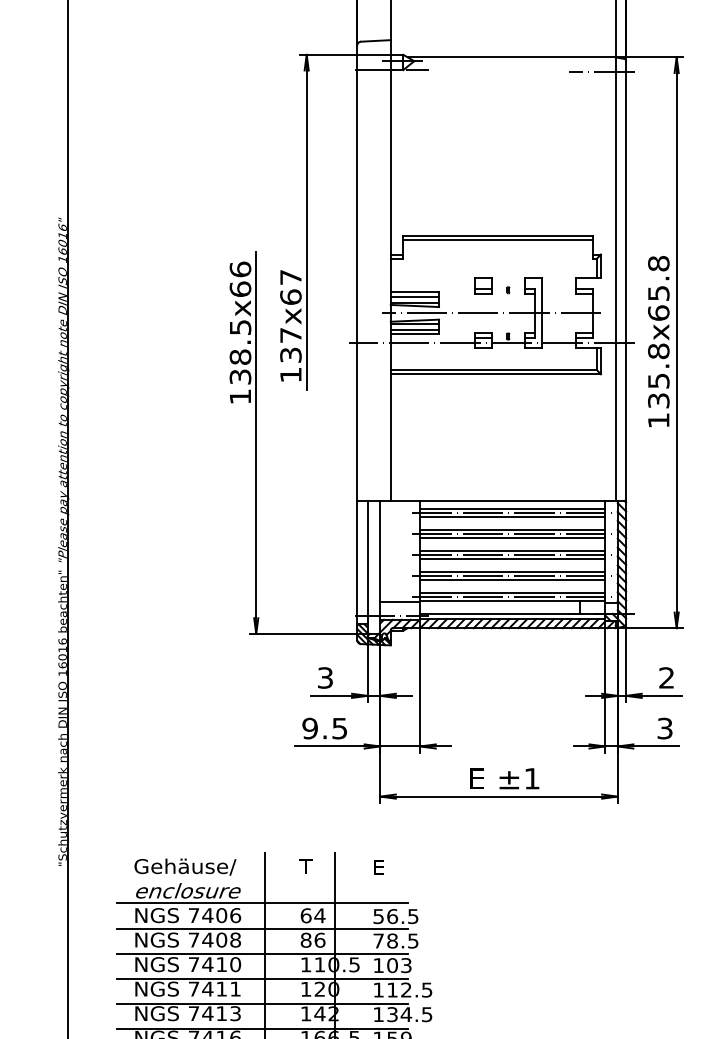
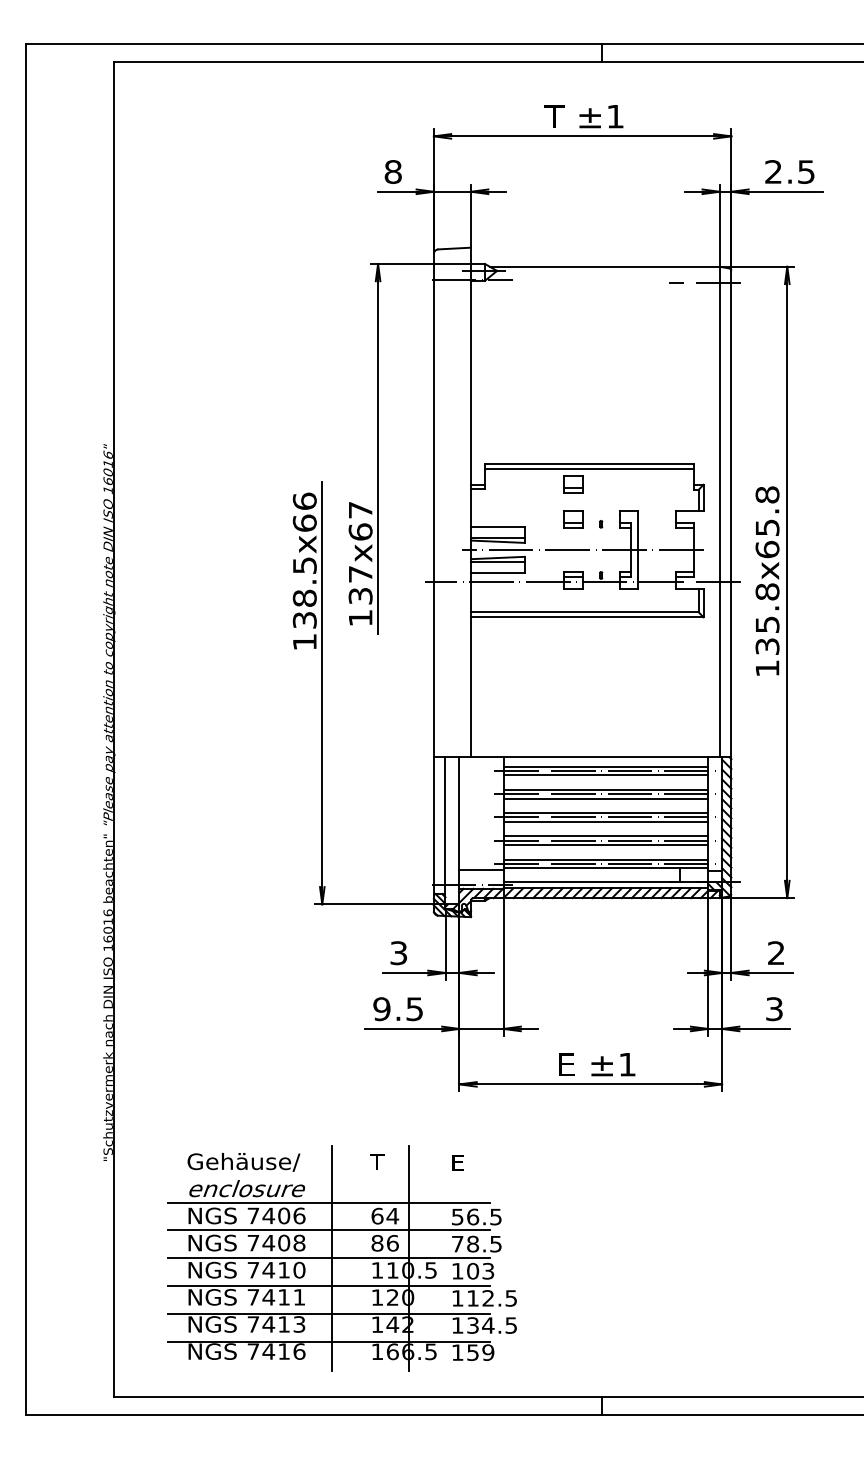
part: (483, 254) -> (573, 484), added
line: (414, 296) -> (497, 531), removed
line: (414, 330) -> (497, 568), removed

